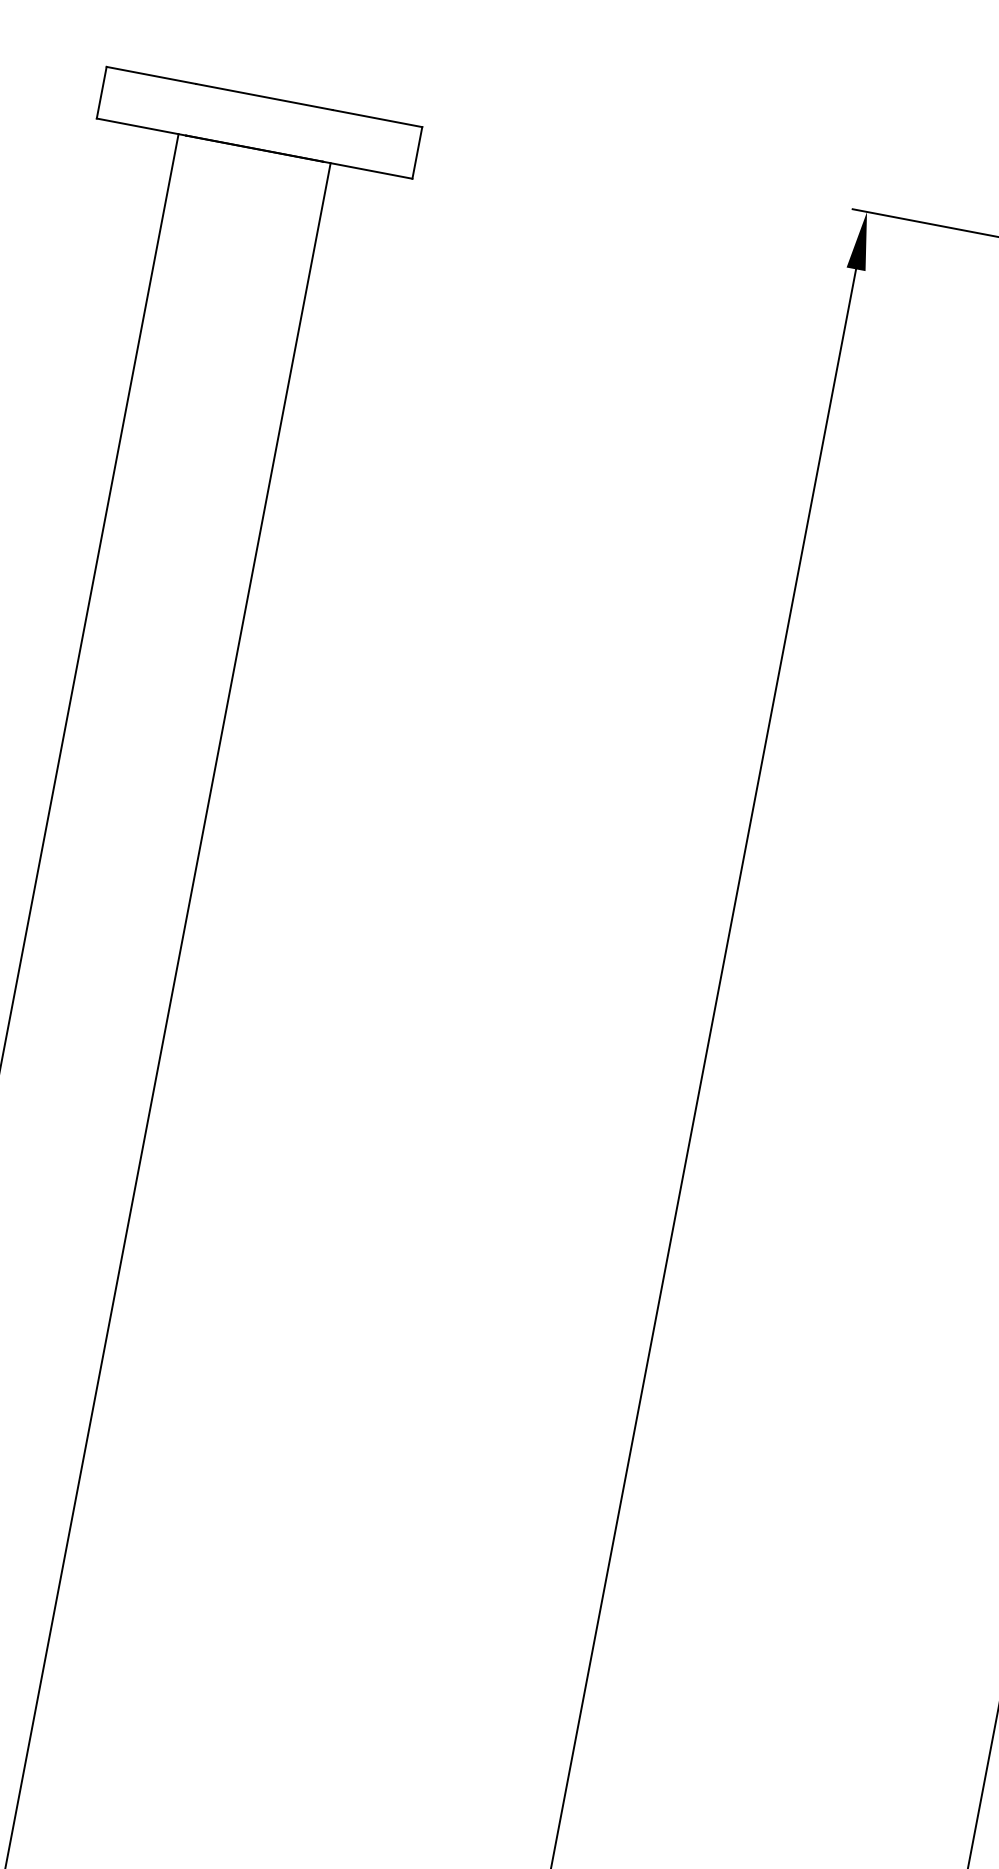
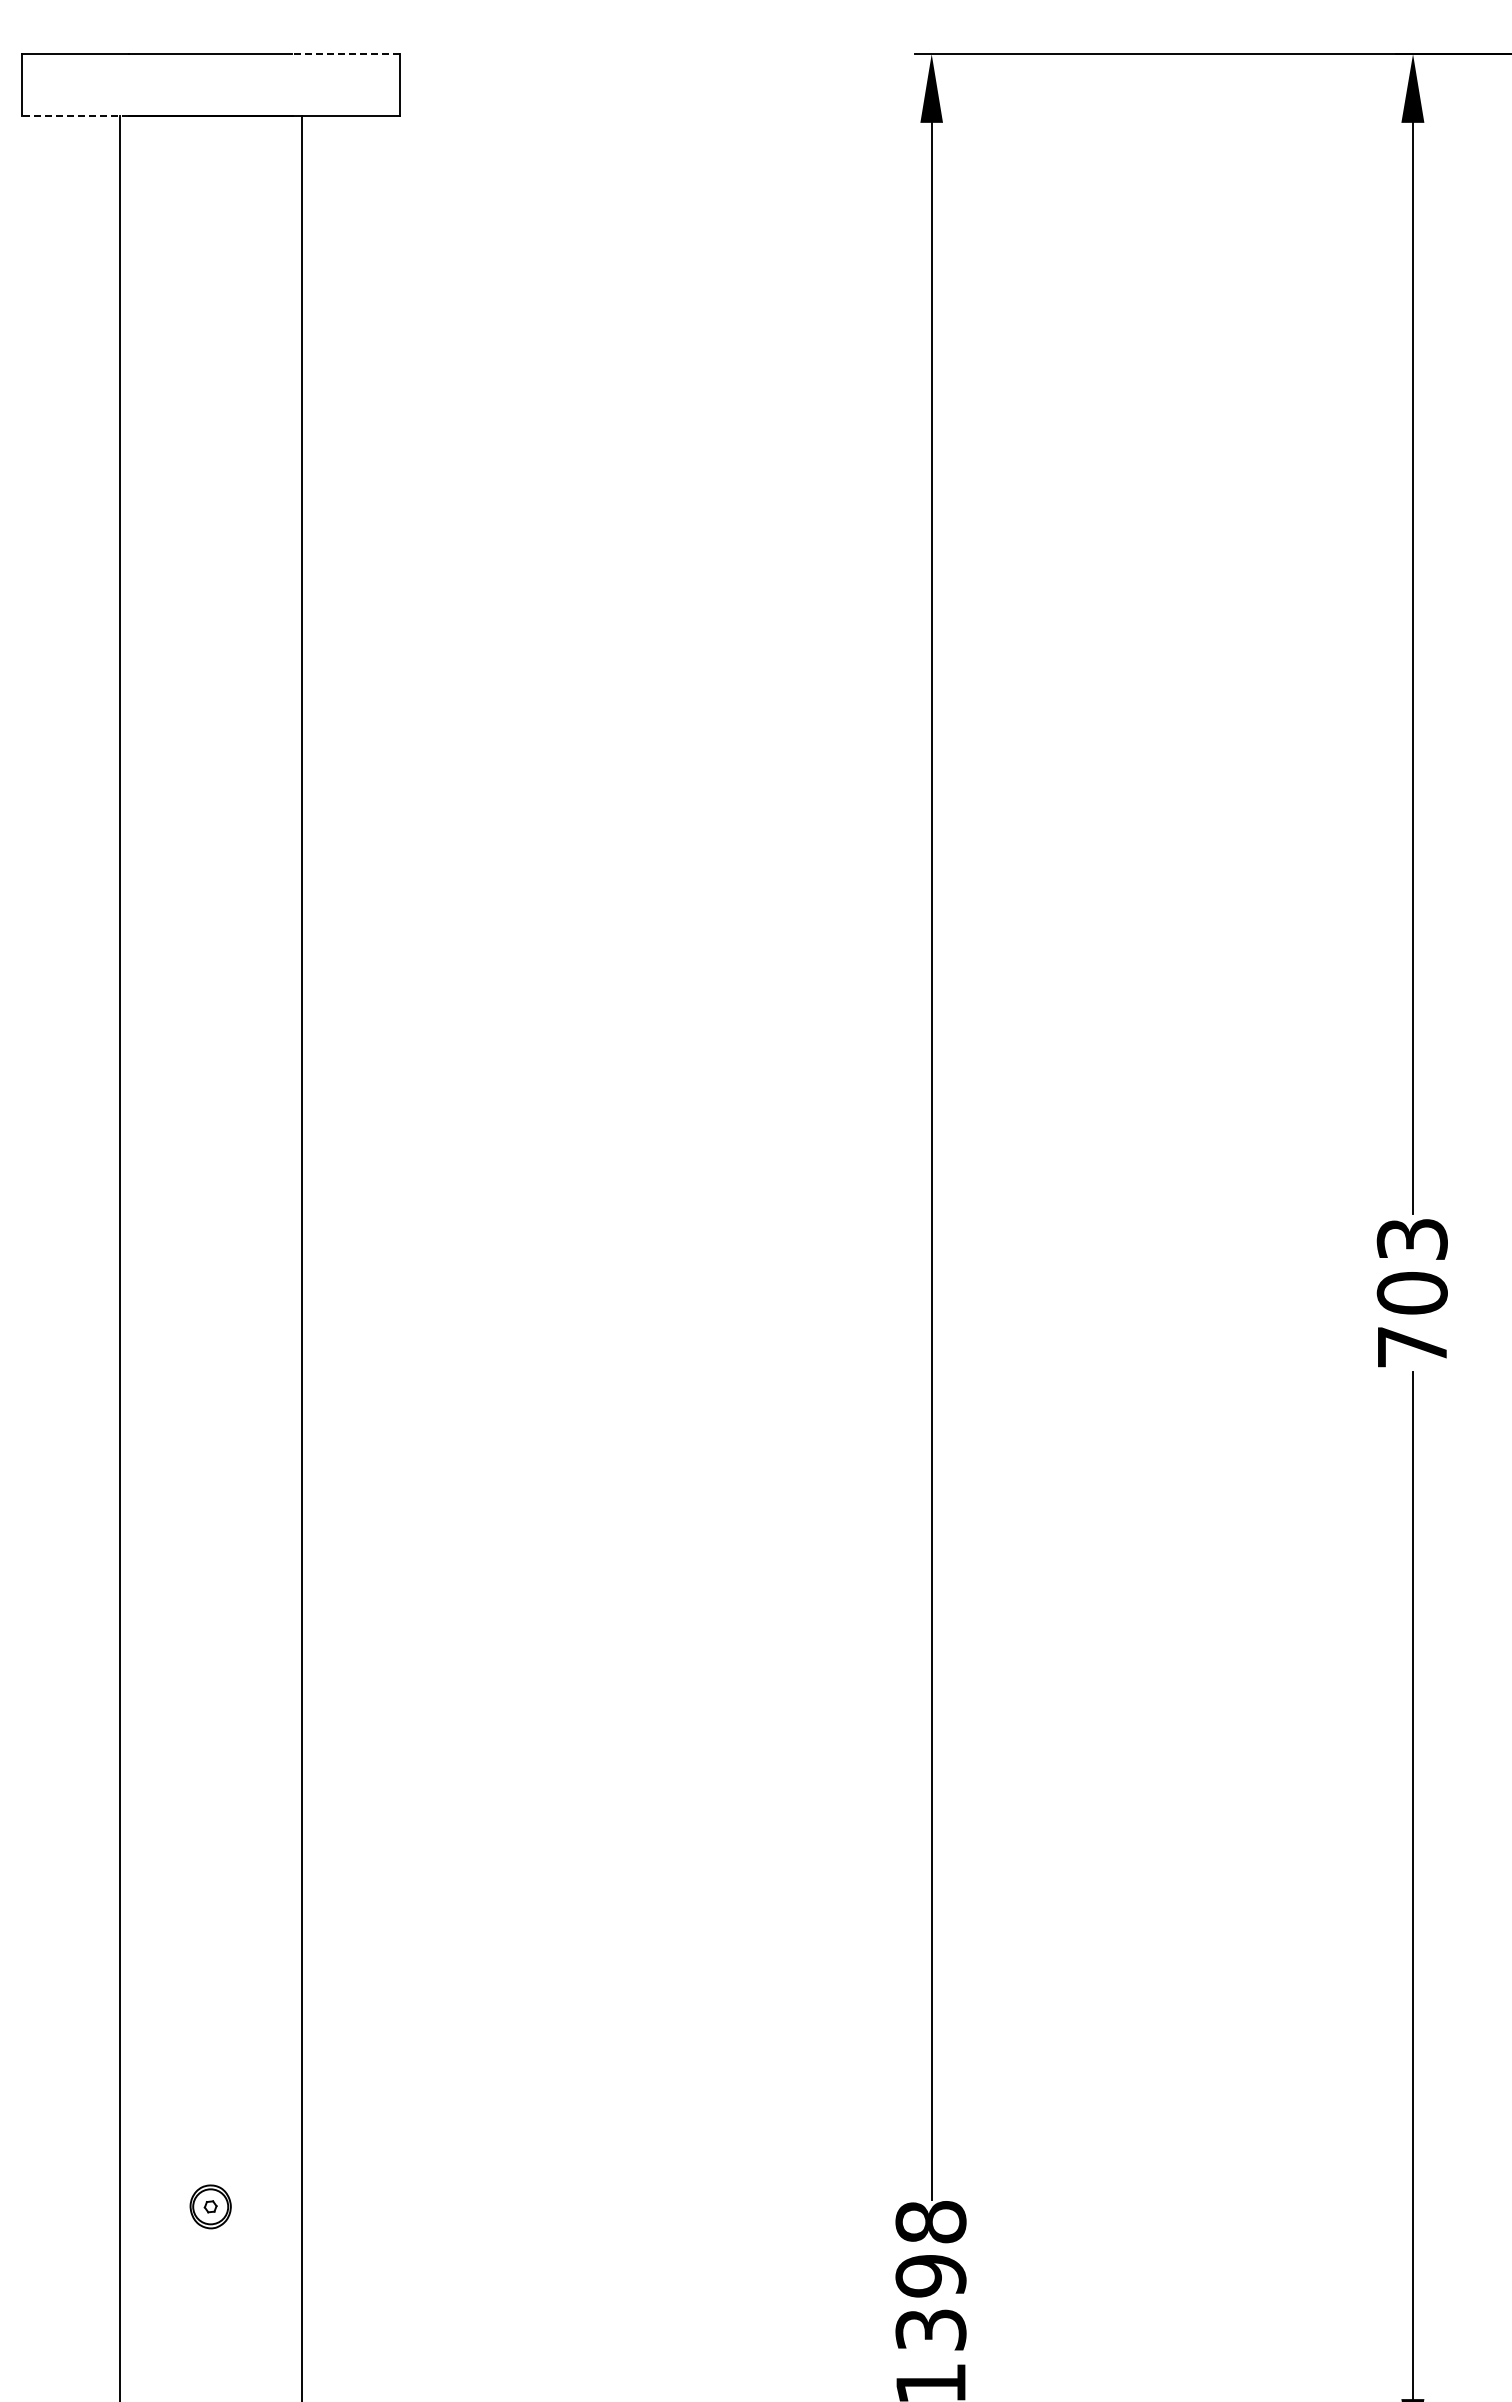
line: (377, 118) -> (345, 54), solid -> dashed
line: (141, 127) -> (75, 116), solid -> dashed

